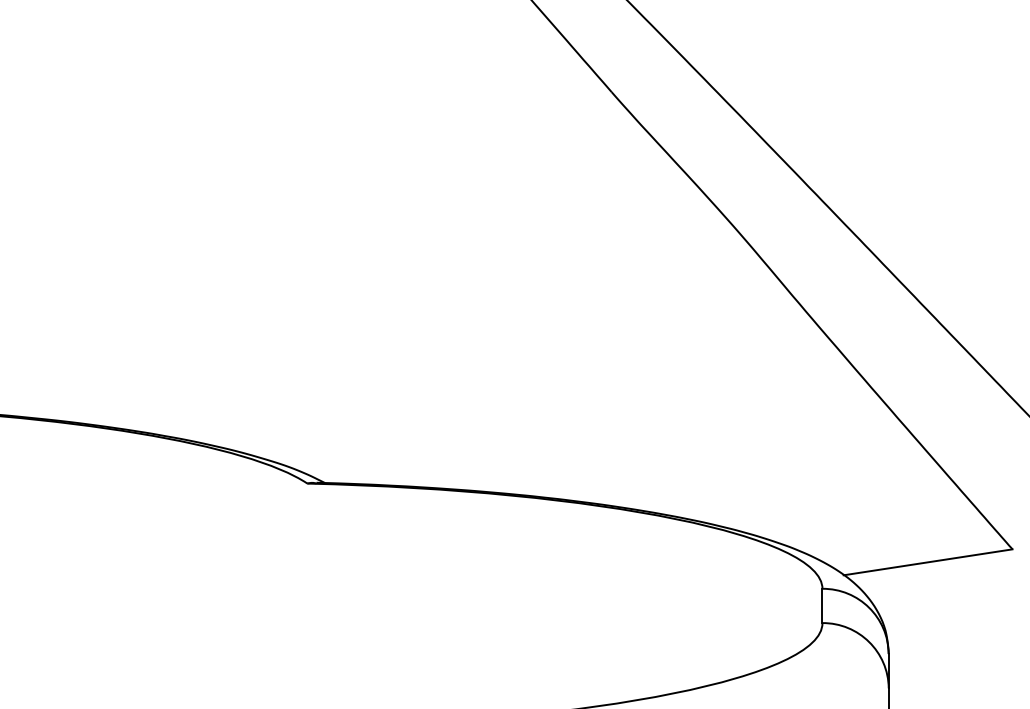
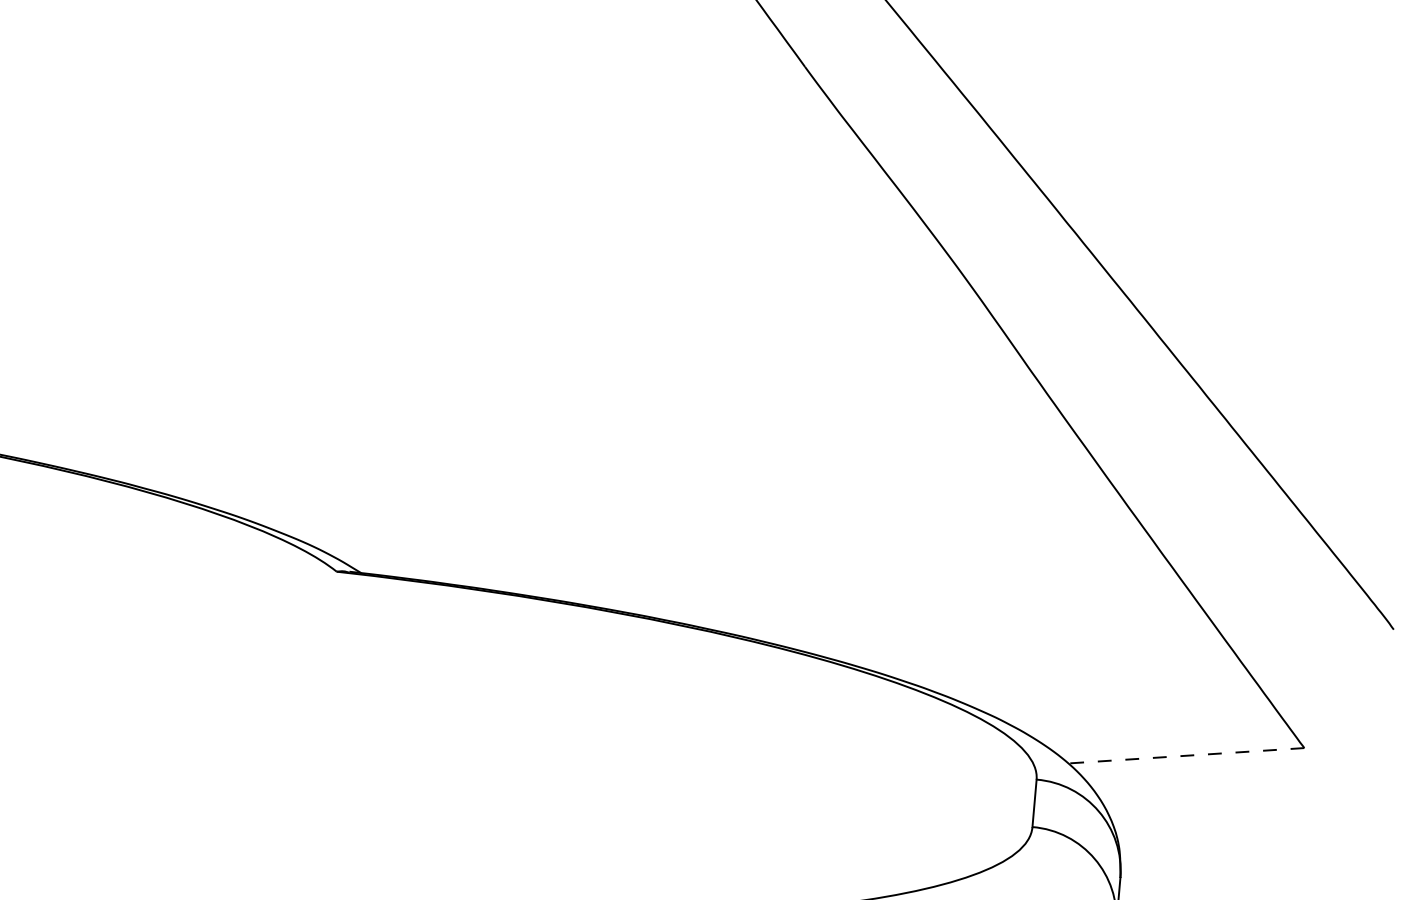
line: (927, 562) -> (1185, 755), solid -> dashed

